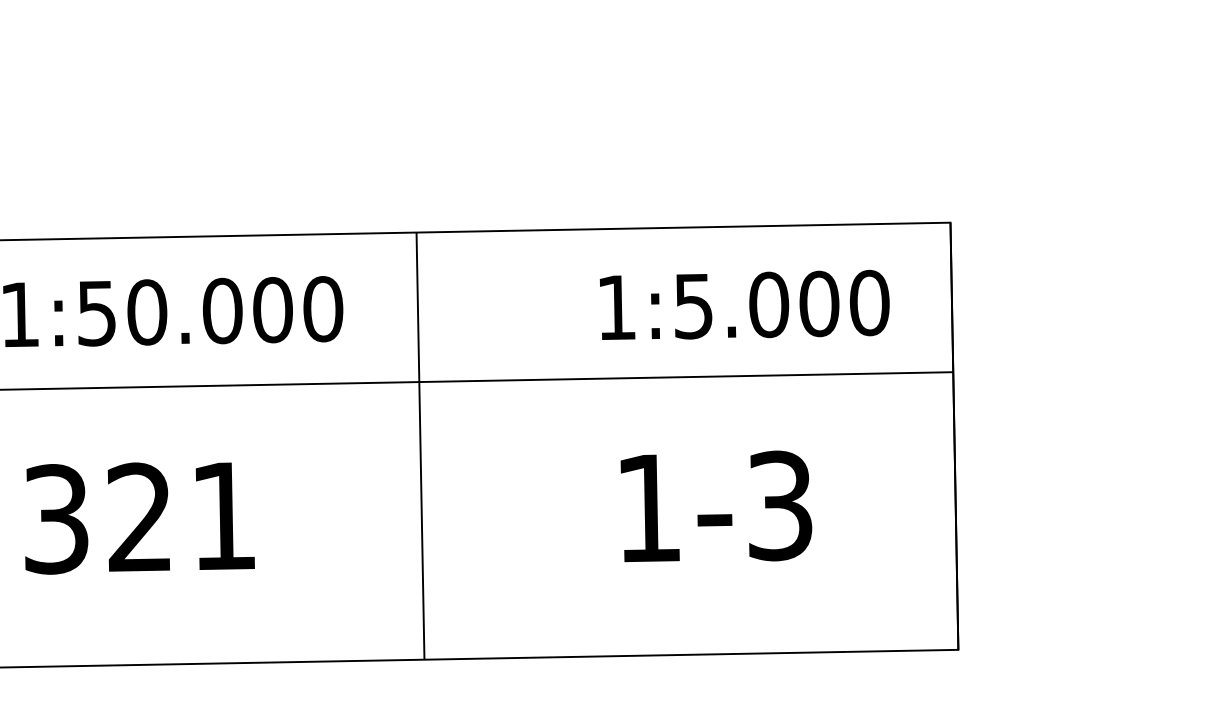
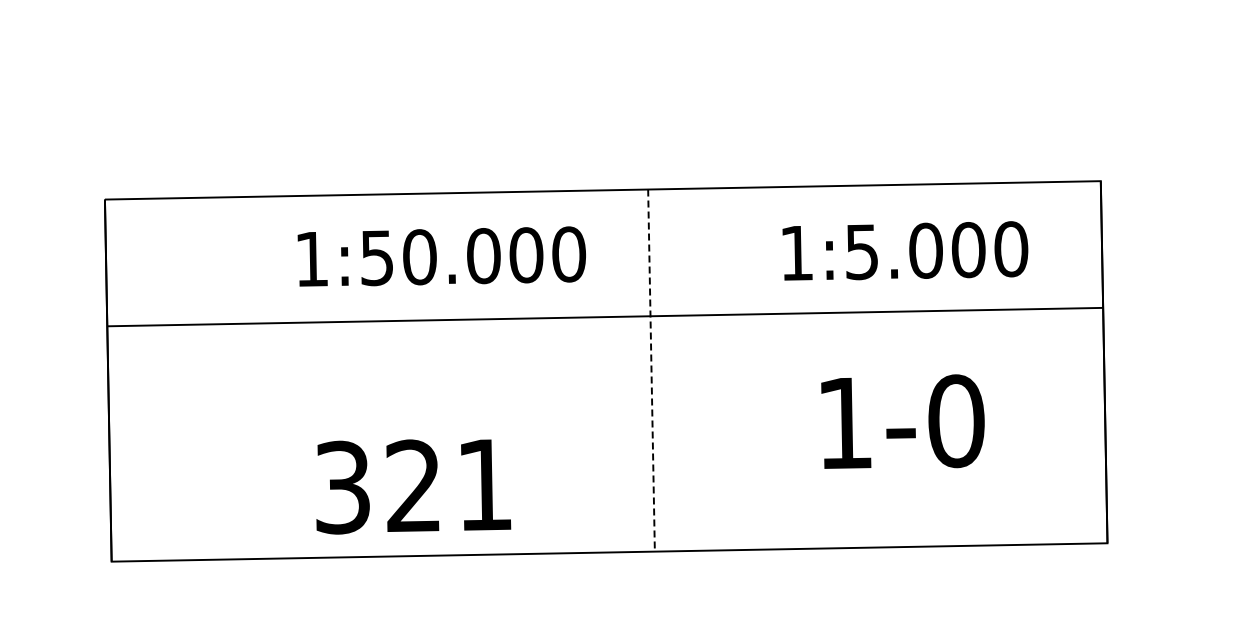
text: (744, 304) -> (905, 250), moved
line: (420, 447) -> (651, 371), solid -> dashed
text: (780, 506) -> (956, 421), 1-3 -> 1-0
text: (139, 517) -> (413, 486), moved

